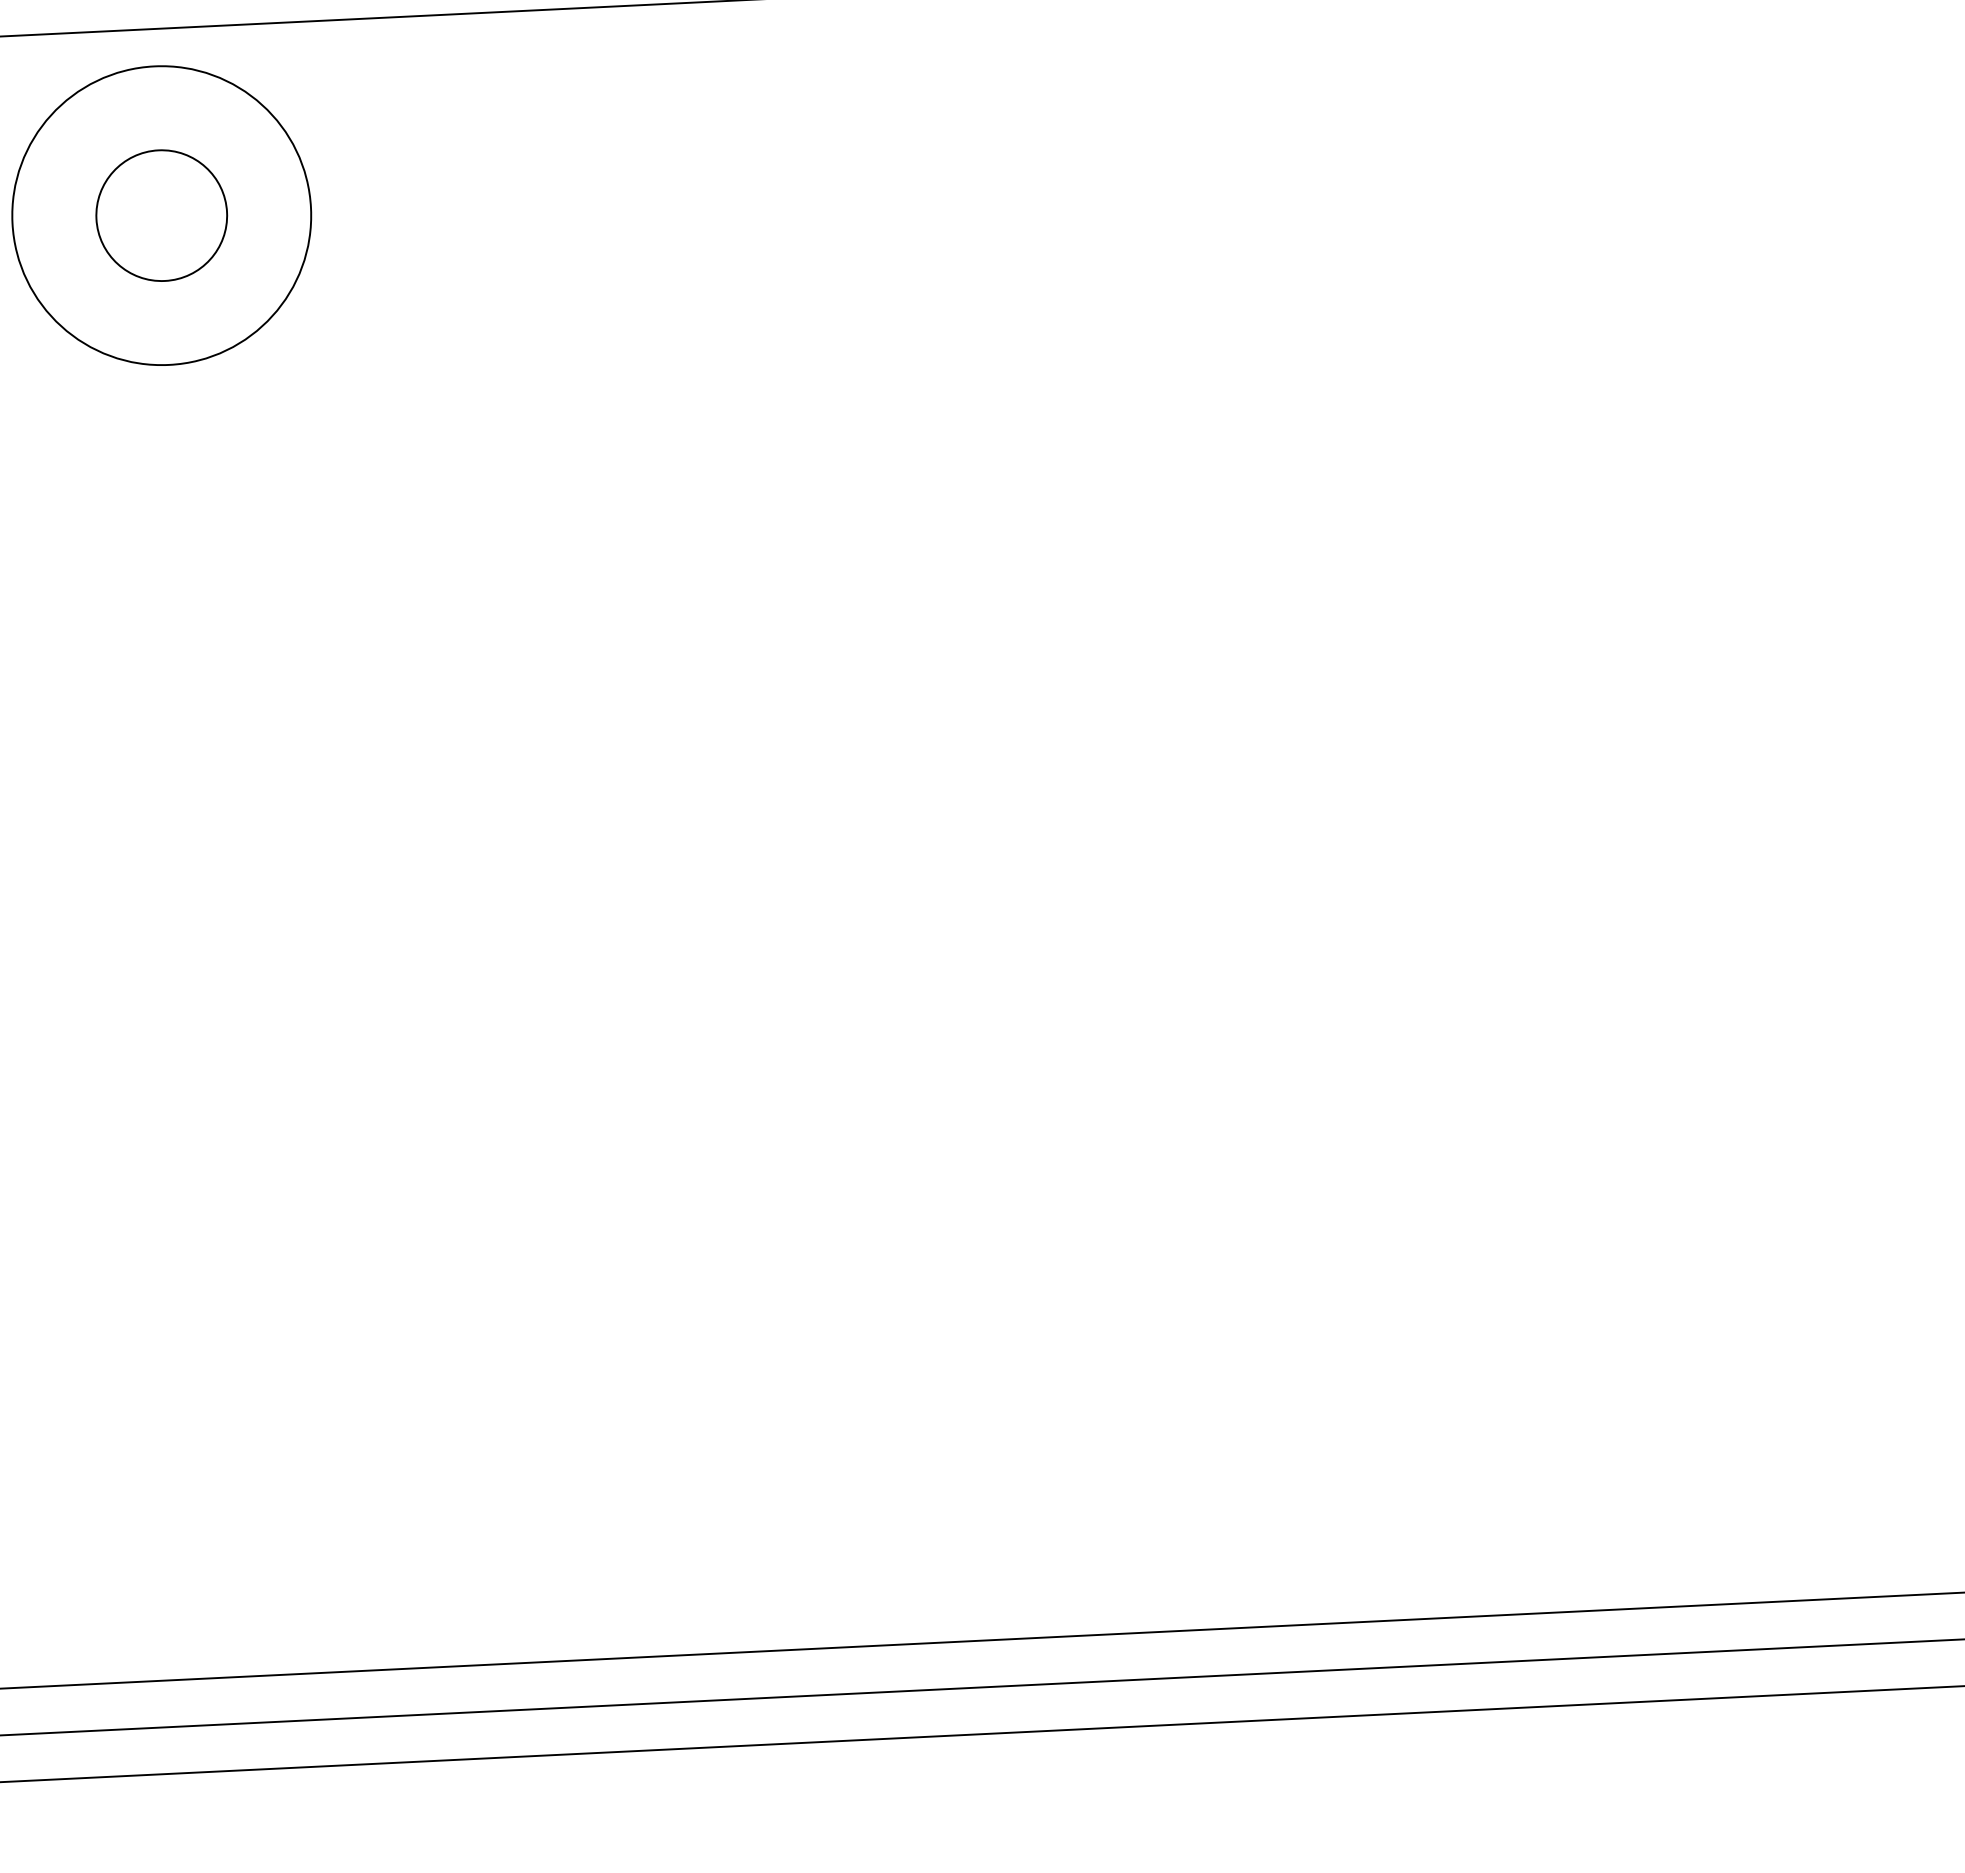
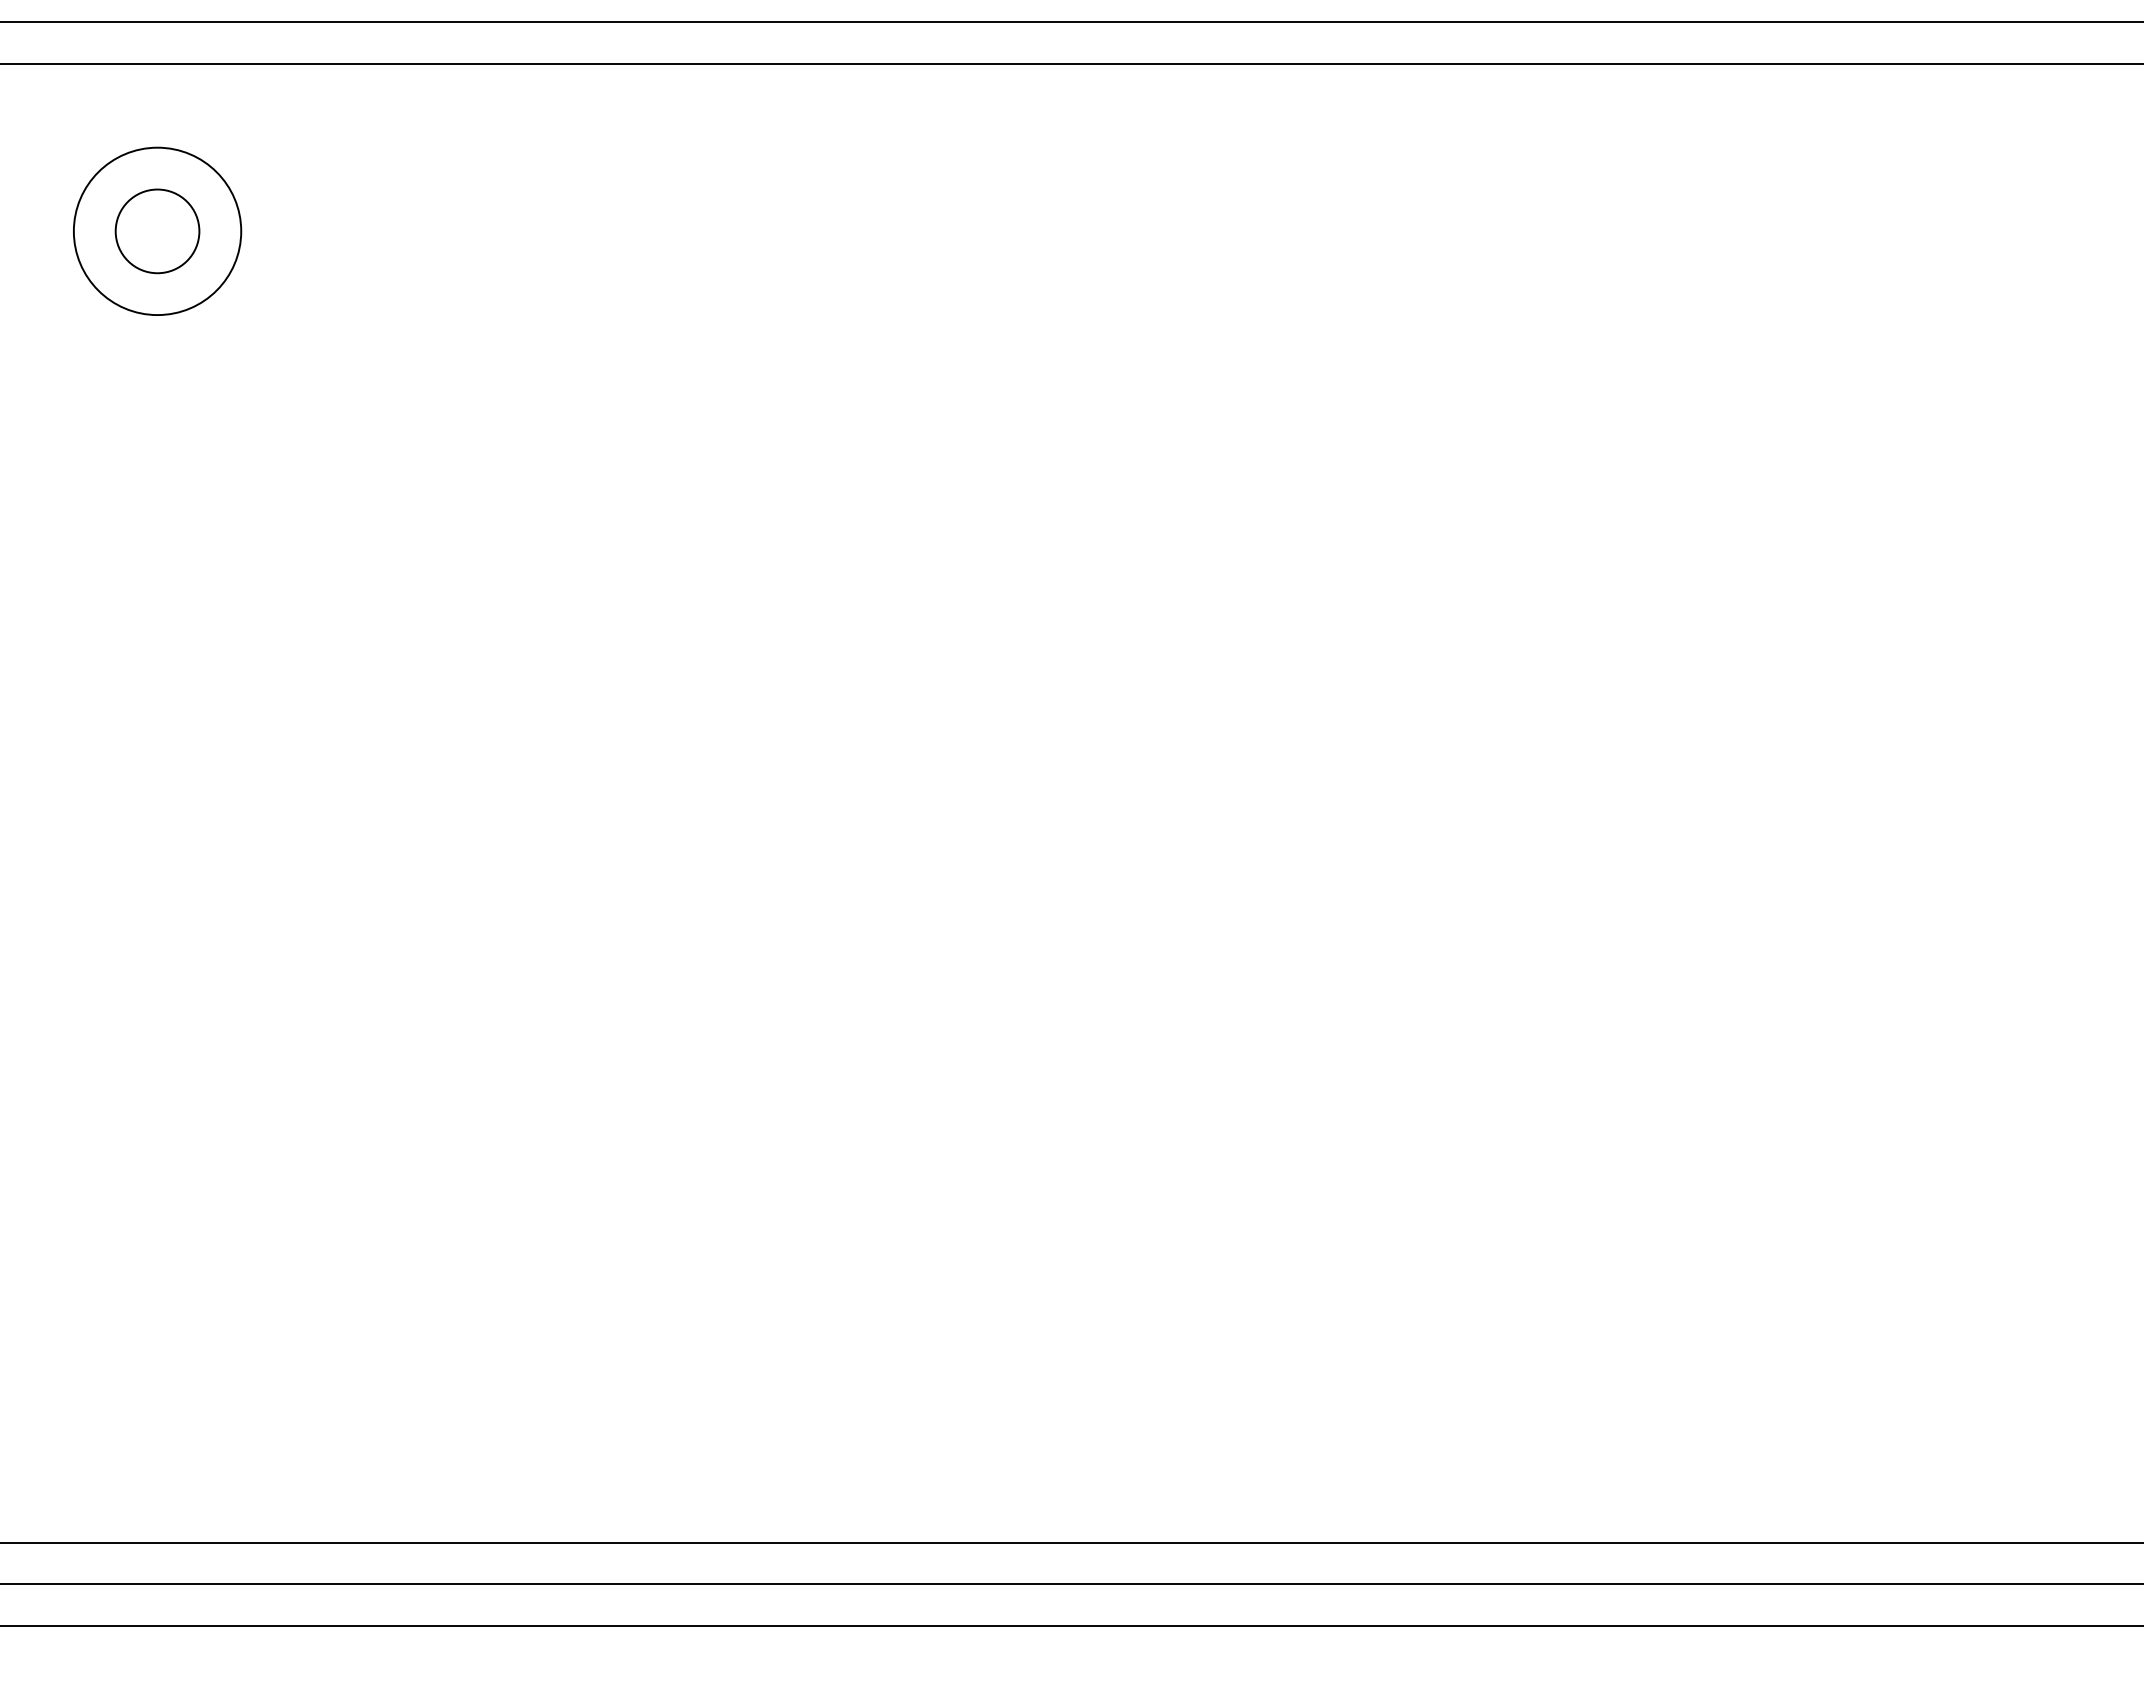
circle: (161, 215) -> (157, 231), size x0.62
circle: (161, 215) -> (157, 231), size x0.71

